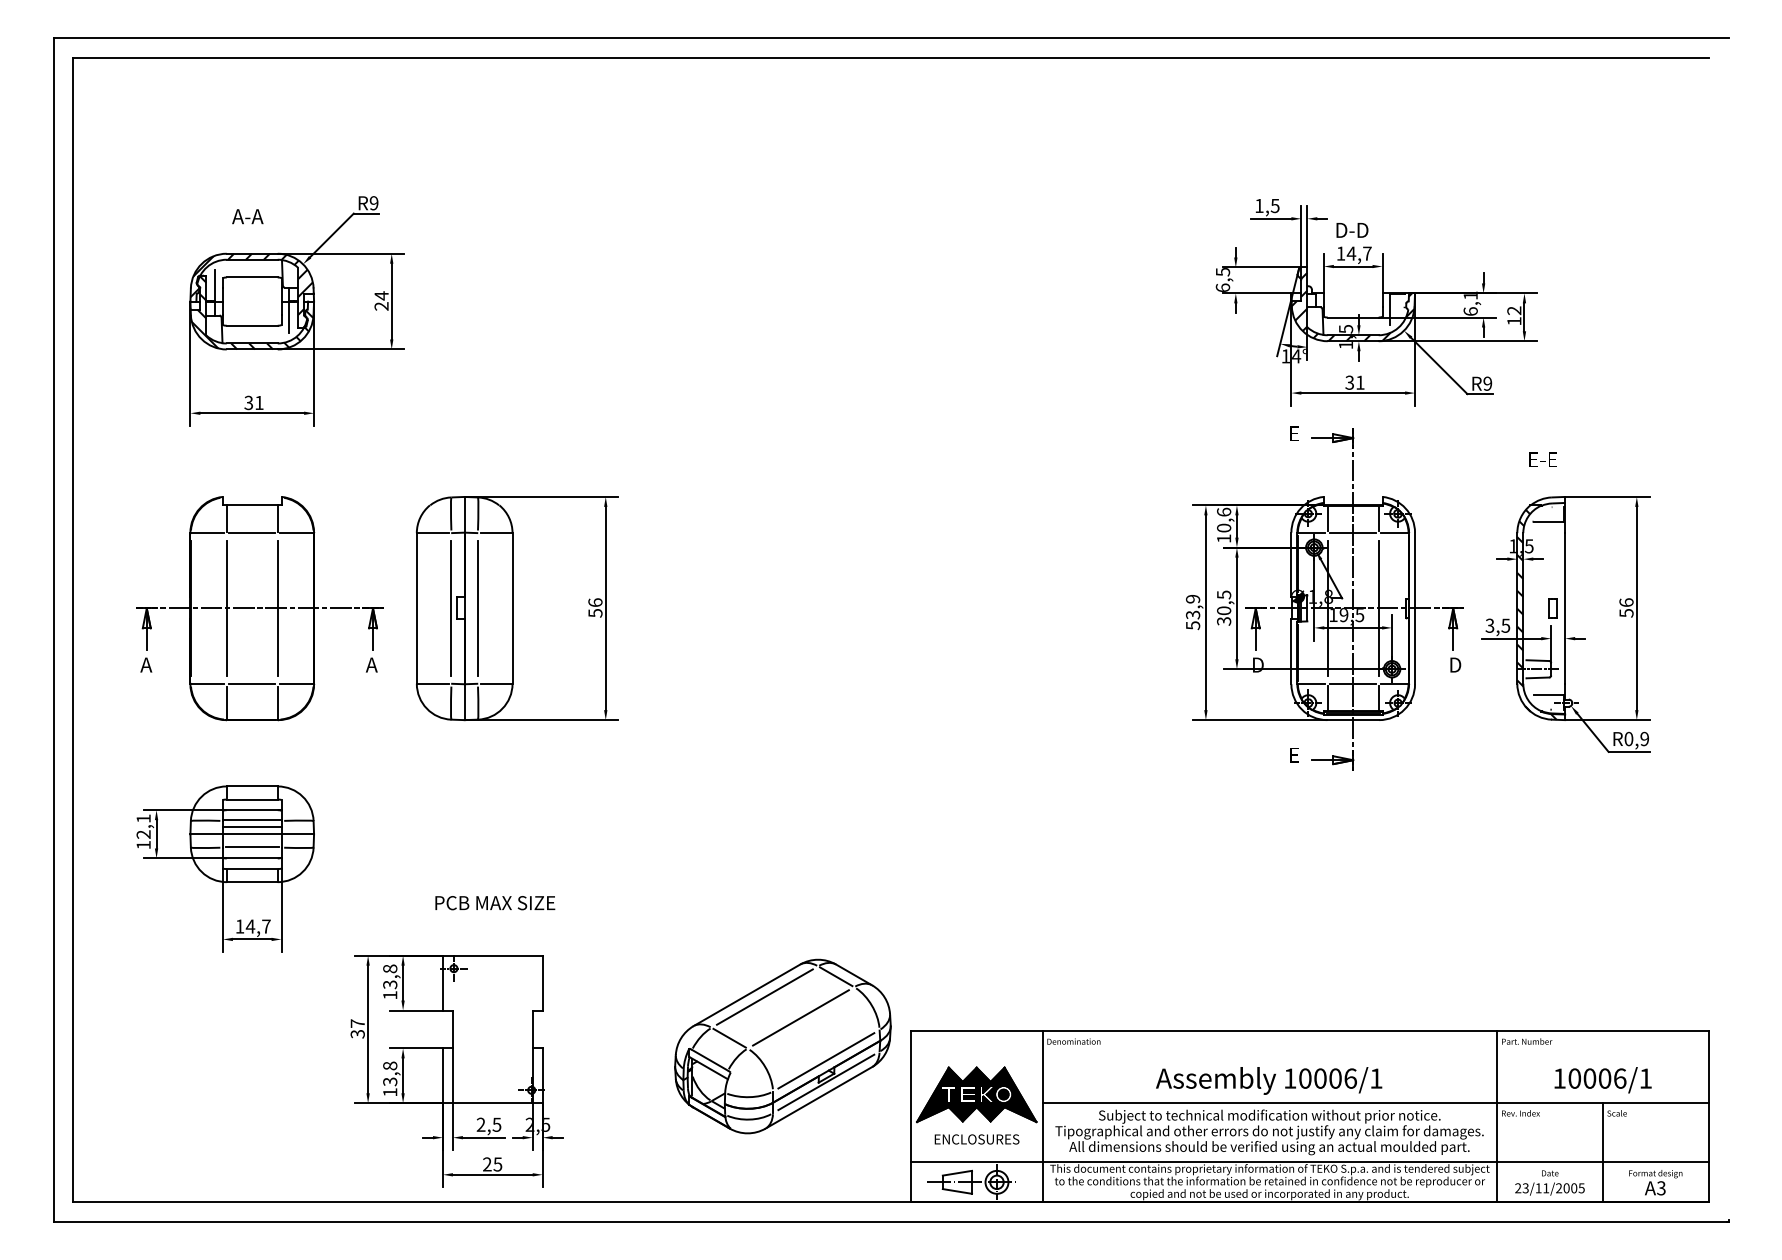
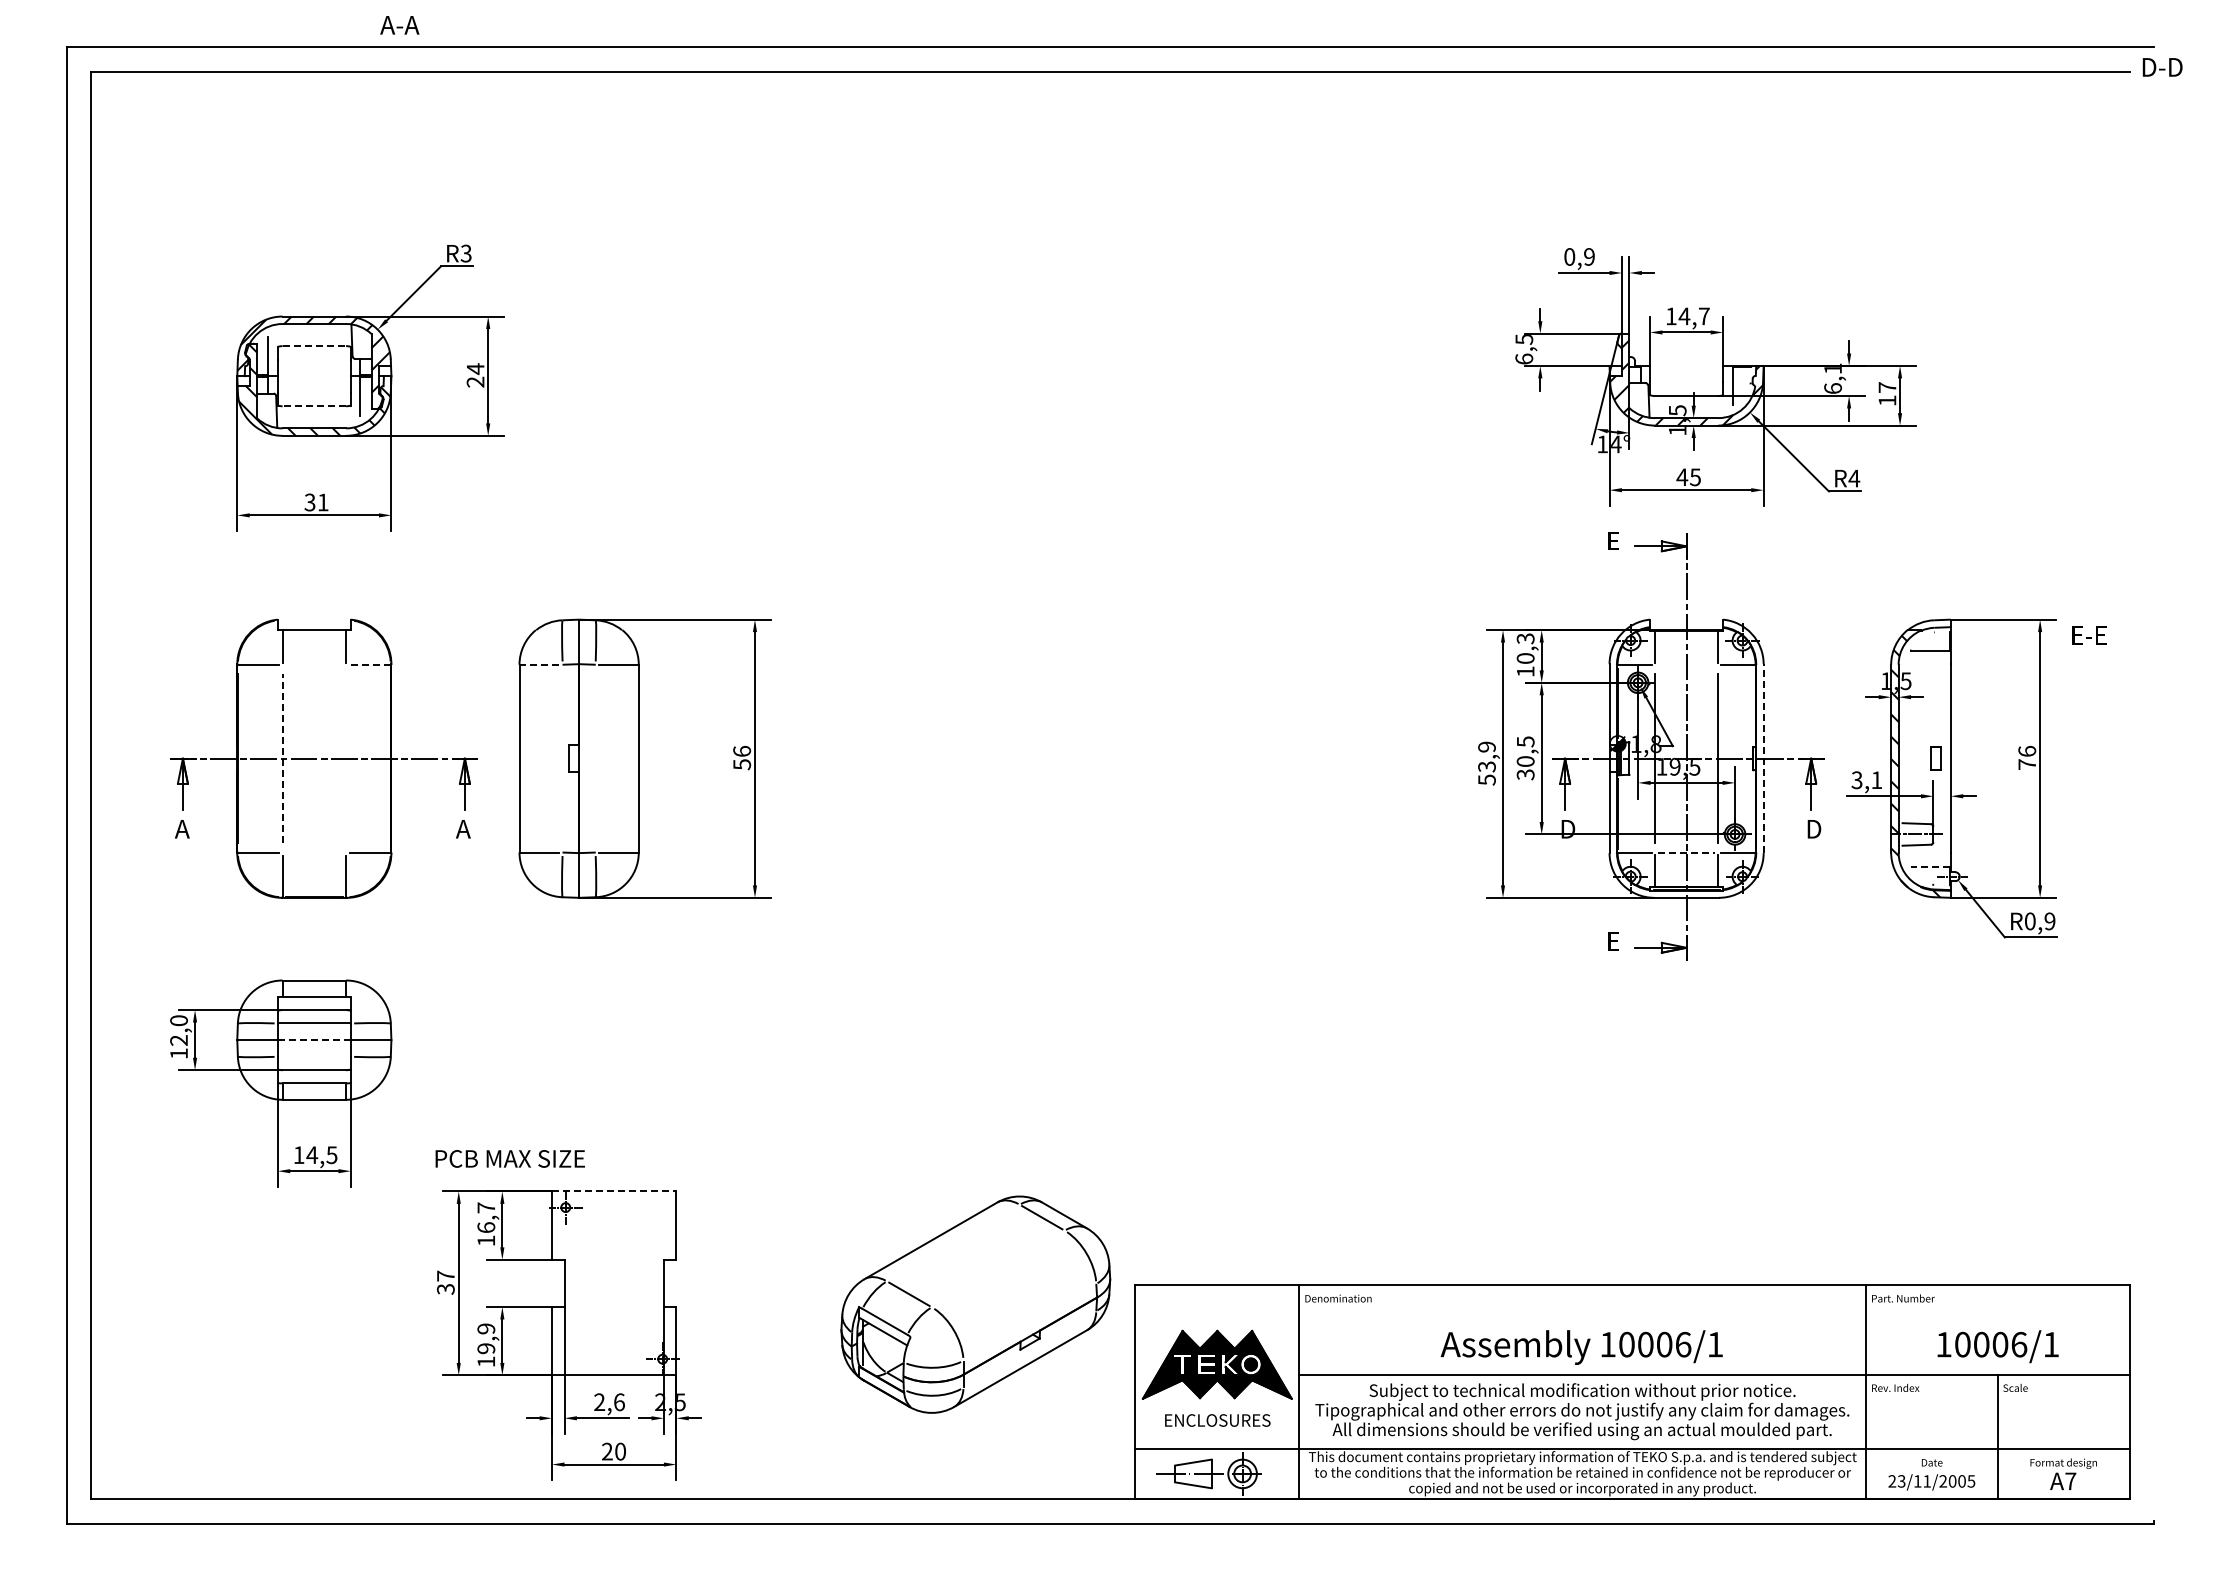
text: (373, 203) -> (465, 253), R9 -> R3
text: (1267, 205) -> (1579, 256), 1,5 -> 0,9
text: (247, 216) -> (399, 25), moved
text: (1352, 230) -> (2162, 67), moved
line: (252, 277) -> (314, 346), solid -> dashed
text: (1514, 310) -> (1887, 387), 12 -> 17
line: (252, 325) -> (314, 406), solid -> dashed
text: (1354, 382) -> (1688, 477), 31 -> 45
text: (1487, 383) -> (1854, 478), R9 -> R4
text: (1543, 459) -> (2089, 635), moved
text: (1223, 512) -> (1525, 638), 10,6 -> 10,3
line: (251, 532) -> (313, 664), removed
line: (297, 532) -> (370, 664), solid -> dashed
line: (432, 532) -> (539, 664), solid -> dashed
line: (1353, 532) -> (1686, 664), removed
line: (226, 608) -> (282, 758), solid -> dashed
line: (278, 608) -> (346, 758), removed
line: (451, 608) -> (562, 758), removed
line: (477, 608) -> (595, 758), removed
line: (1414, 608) -> (1763, 758), solid -> dashed
text: (1626, 613) -> (2027, 764), 56 -> 76
text: (1505, 625) -> (1876, 780), 3,5 -> 3,1
line: (251, 683) -> (313, 852), removed
line: (1353, 683) -> (1686, 852), solid -> dashed
line: (1548, 694) -> (1930, 866), solid -> dashed
text: (143, 818) -> (178, 1020), 12,1 -> 12,0
line: (251, 827) -> (313, 1031), removed
line: (252, 834) -> (314, 1040), solid -> dashed
line: (252, 847) -> (314, 1056), removed
text: (494, 902) -> (509, 1158), moved
text: (266, 926) -> (331, 1155), 14,7 -> 14,5
line: (493, 955) -> (614, 1191), solid -> dashed
text: (390, 976) -> (486, 1217), 13,8 -> 16,7
line: (765, 996) -> (953, 1242), removed
line: (801, 1017) -> (998, 1268), removed
line: (826, 1060) -> (1029, 1321), removed
text: (390, 1073) -> (486, 1338), 13,8 -> 19,9
line: (826, 1081) -> (1029, 1348), removed
text: (496, 1125) -> (618, 1402), 2,5 -> 2,6
text: (497, 1164) -> (620, 1451), 25 -> 20
text: (1661, 1188) -> (2070, 1481), A3 -> A7

